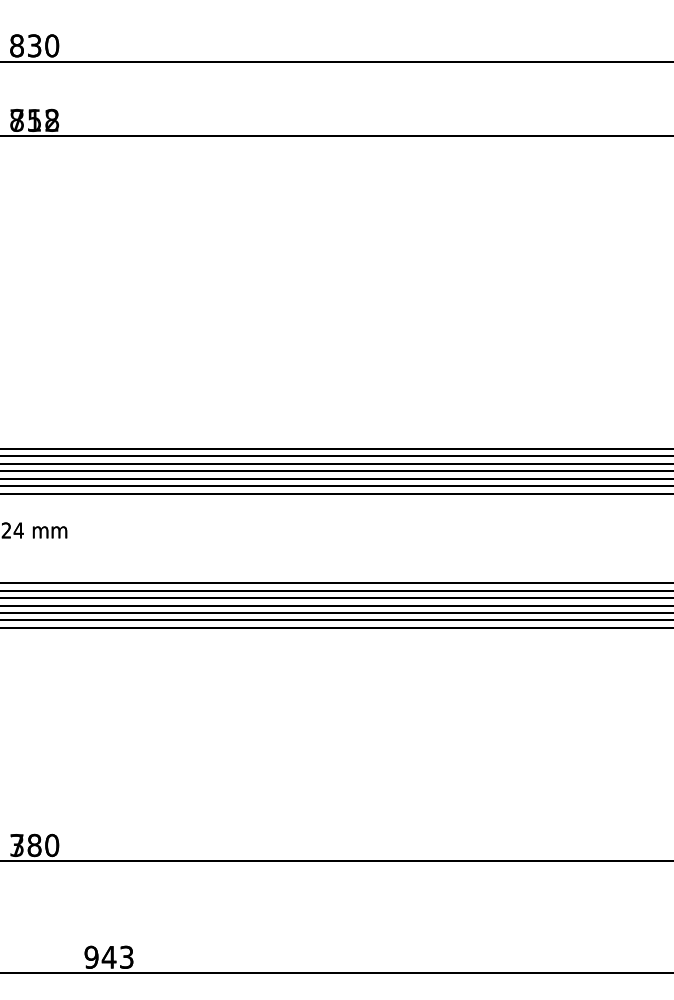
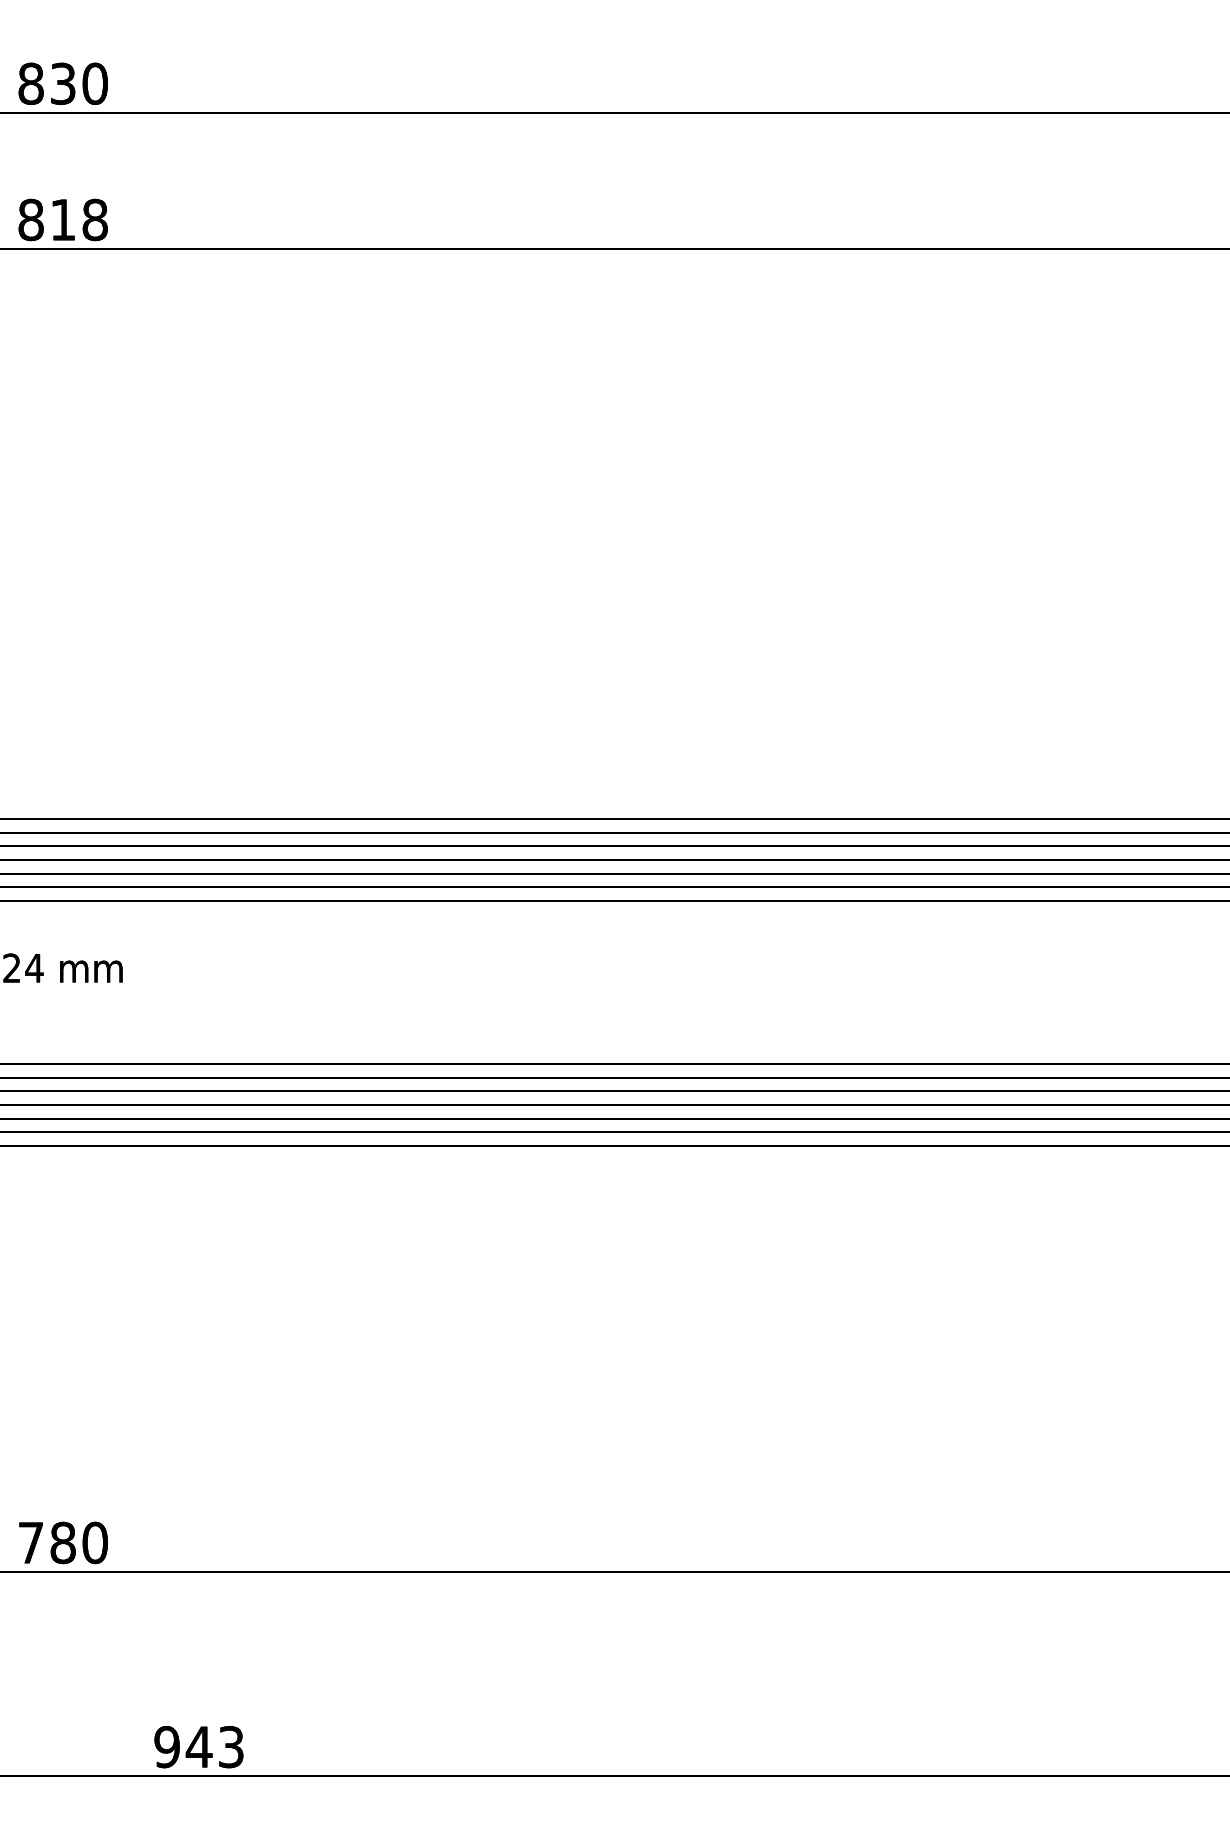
text: (34, 120) -> (62, 219), 752 -> 818
text: (16, 845) -> (30, 1542), 380 -> 780

